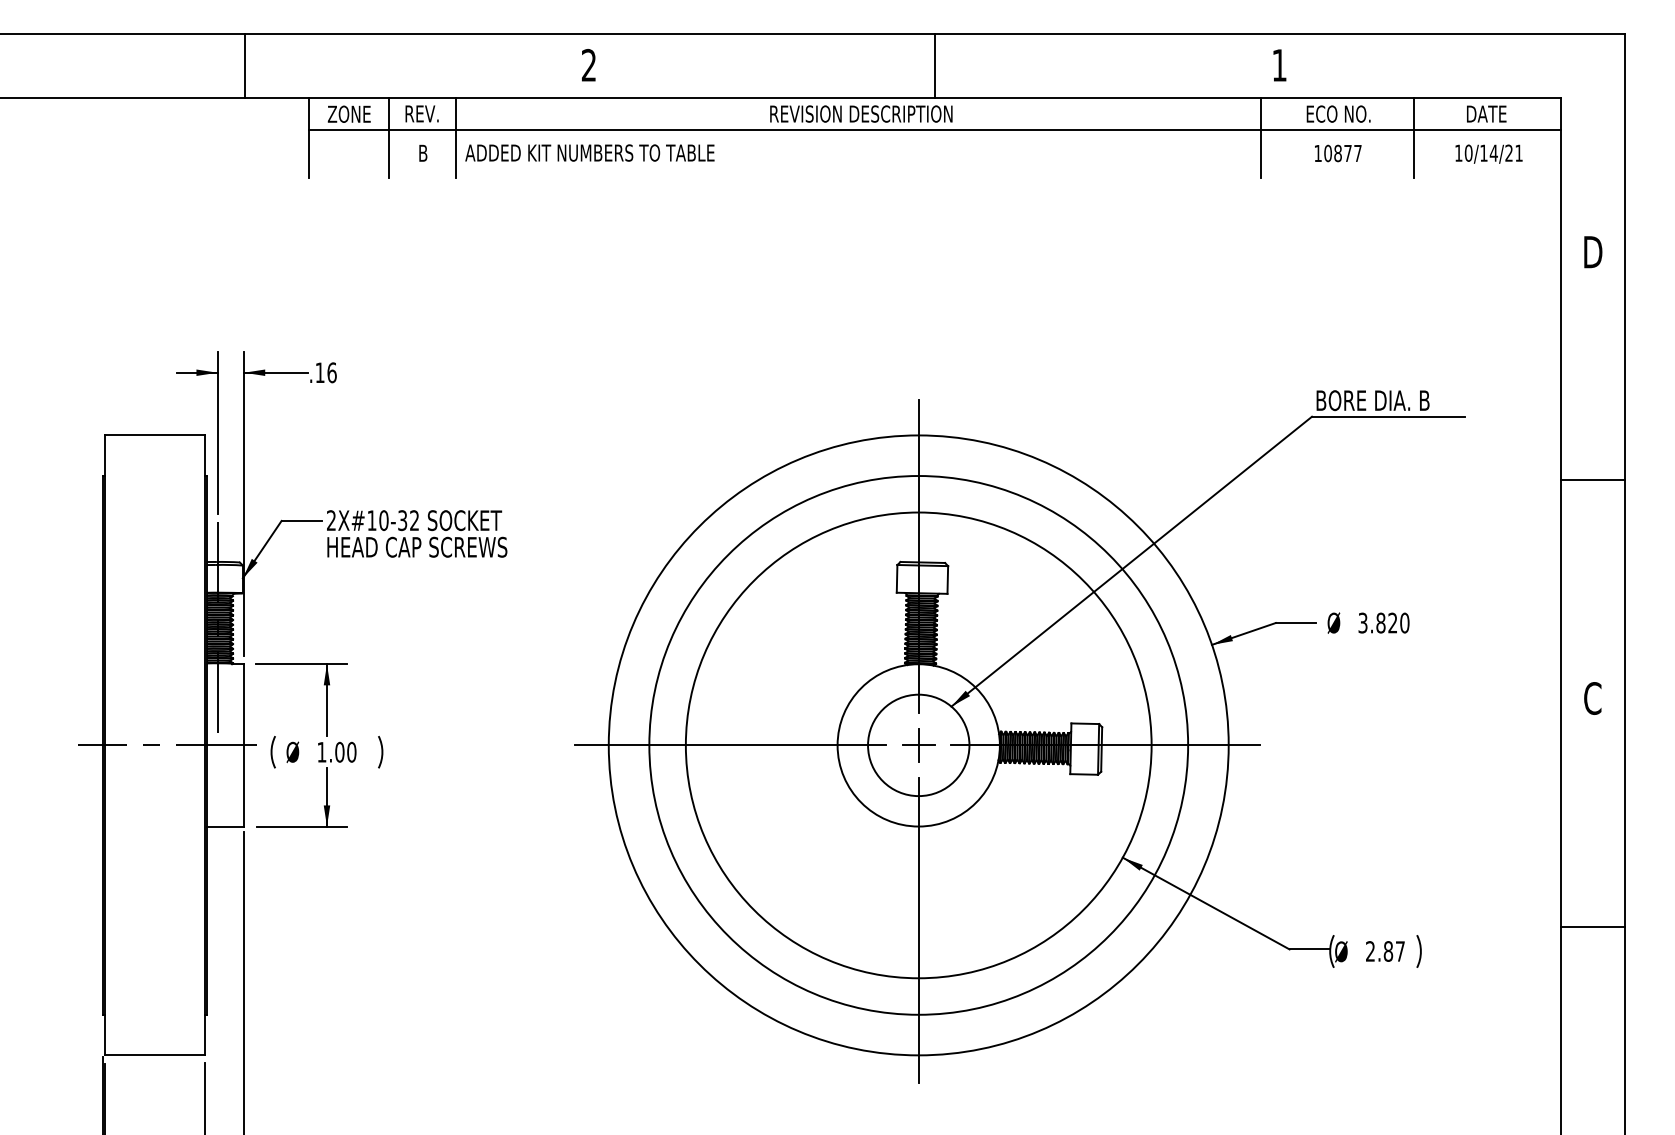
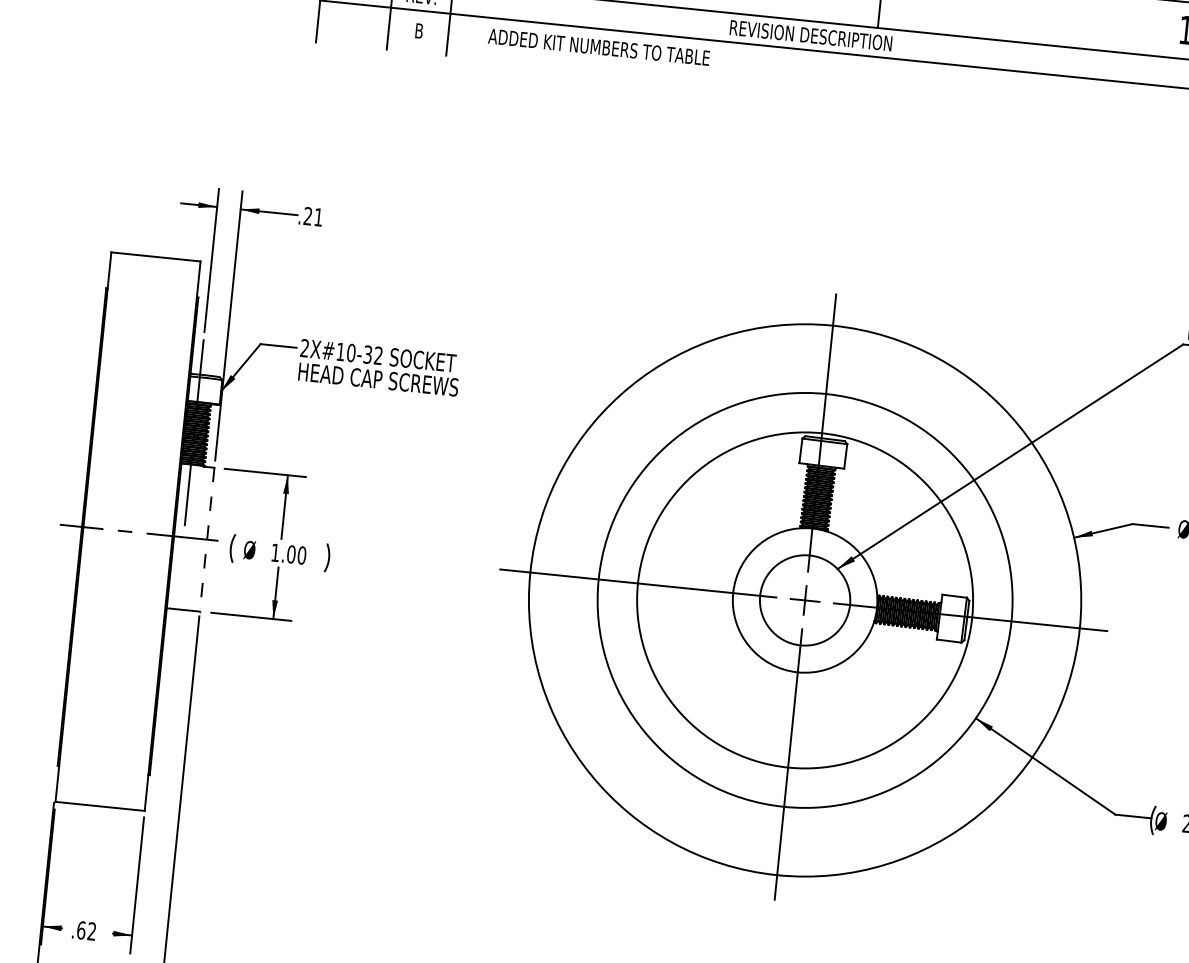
line: (1260, 137) -> (1162, 92), removed
text: (589, 152) -> (598, 46), moved
text: (325, 372) -> (312, 216), .16 -> .21
line: (244, 745) -> (207, 539), solid -> dashed
circle: (918, 745) -> (804, 600), size x0.7

